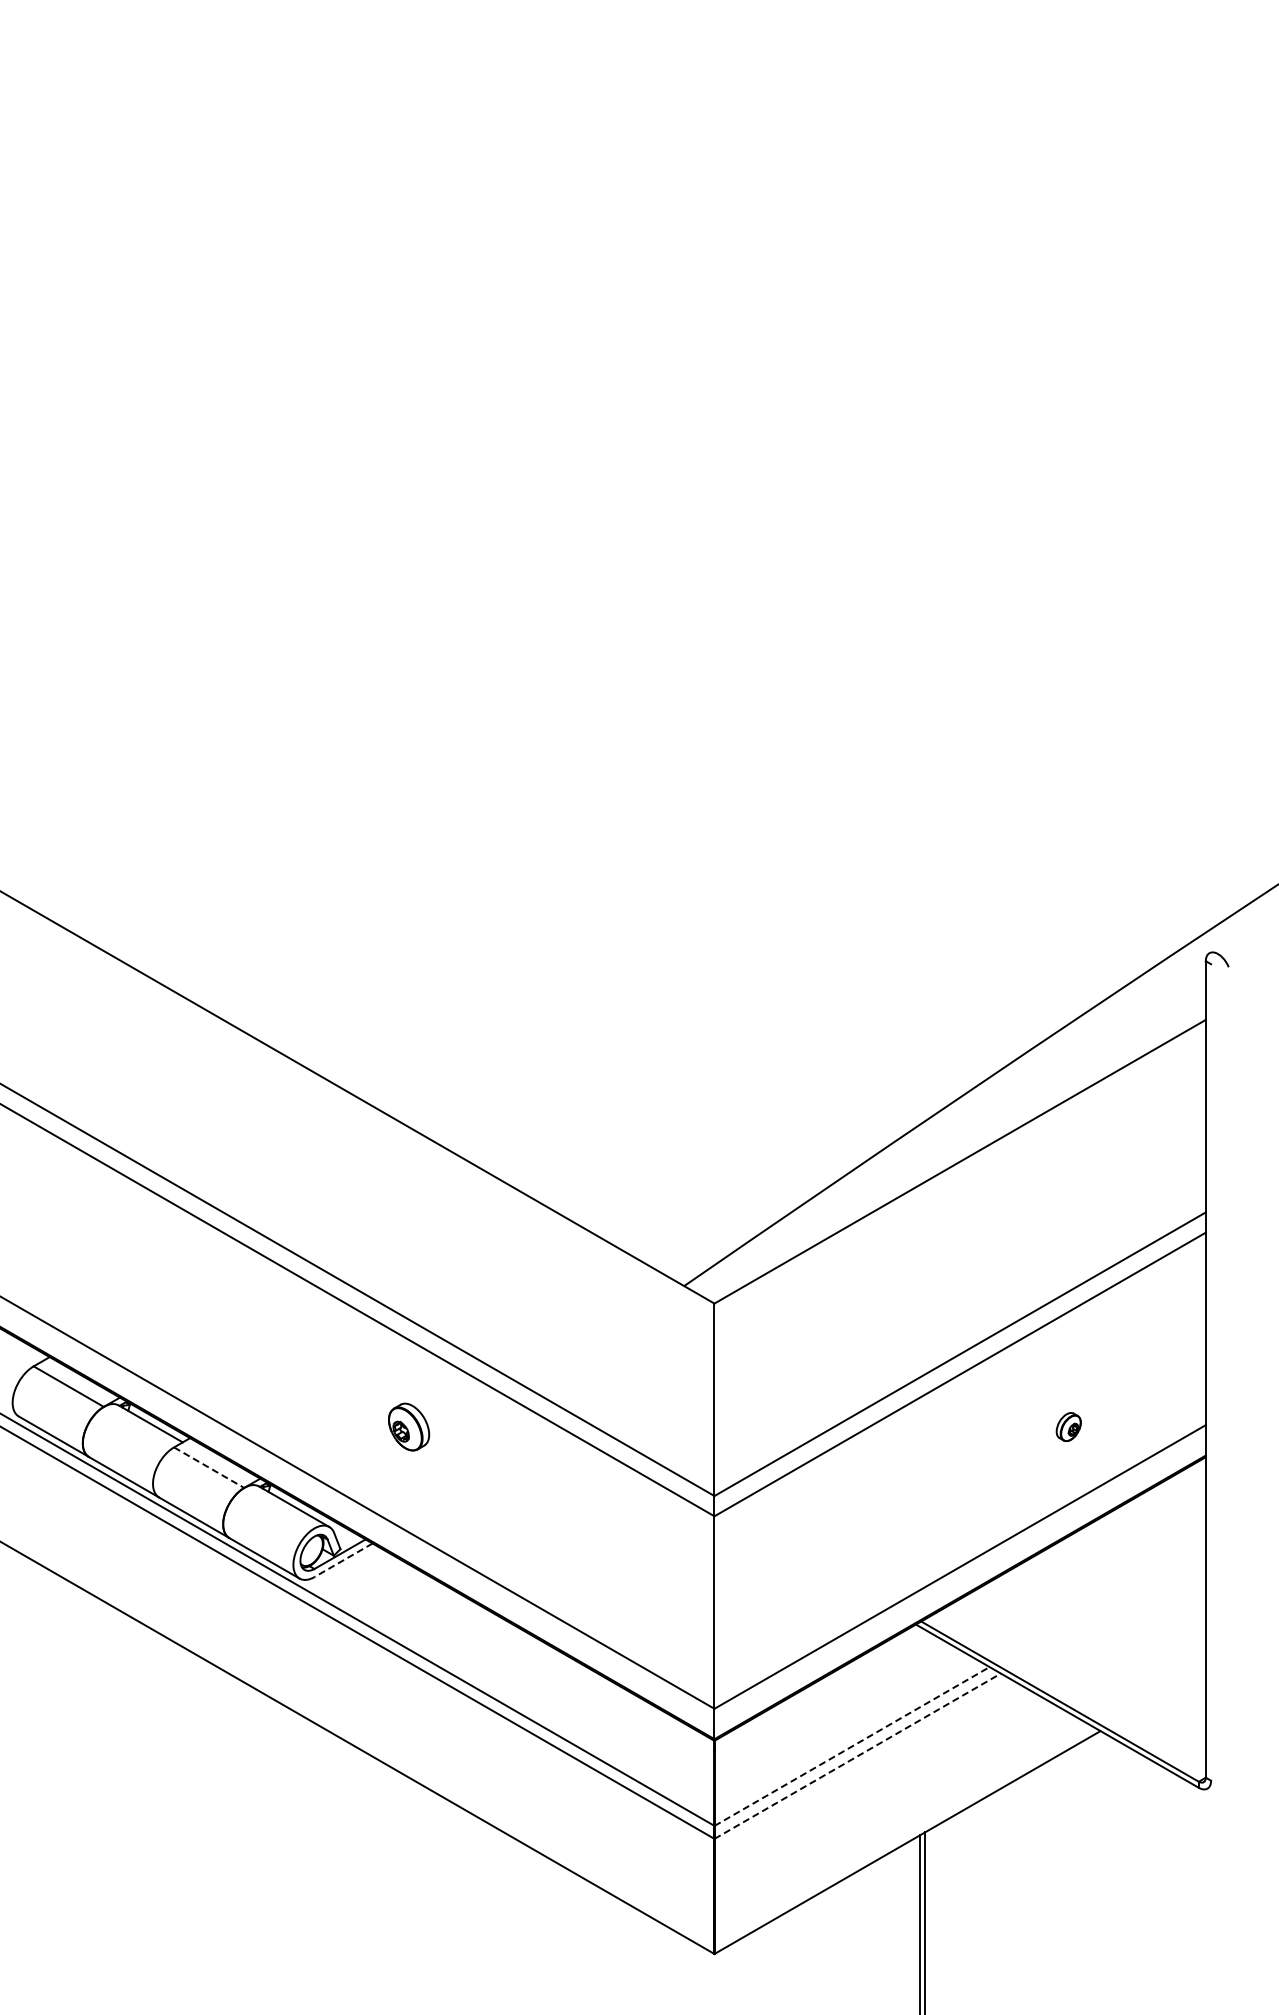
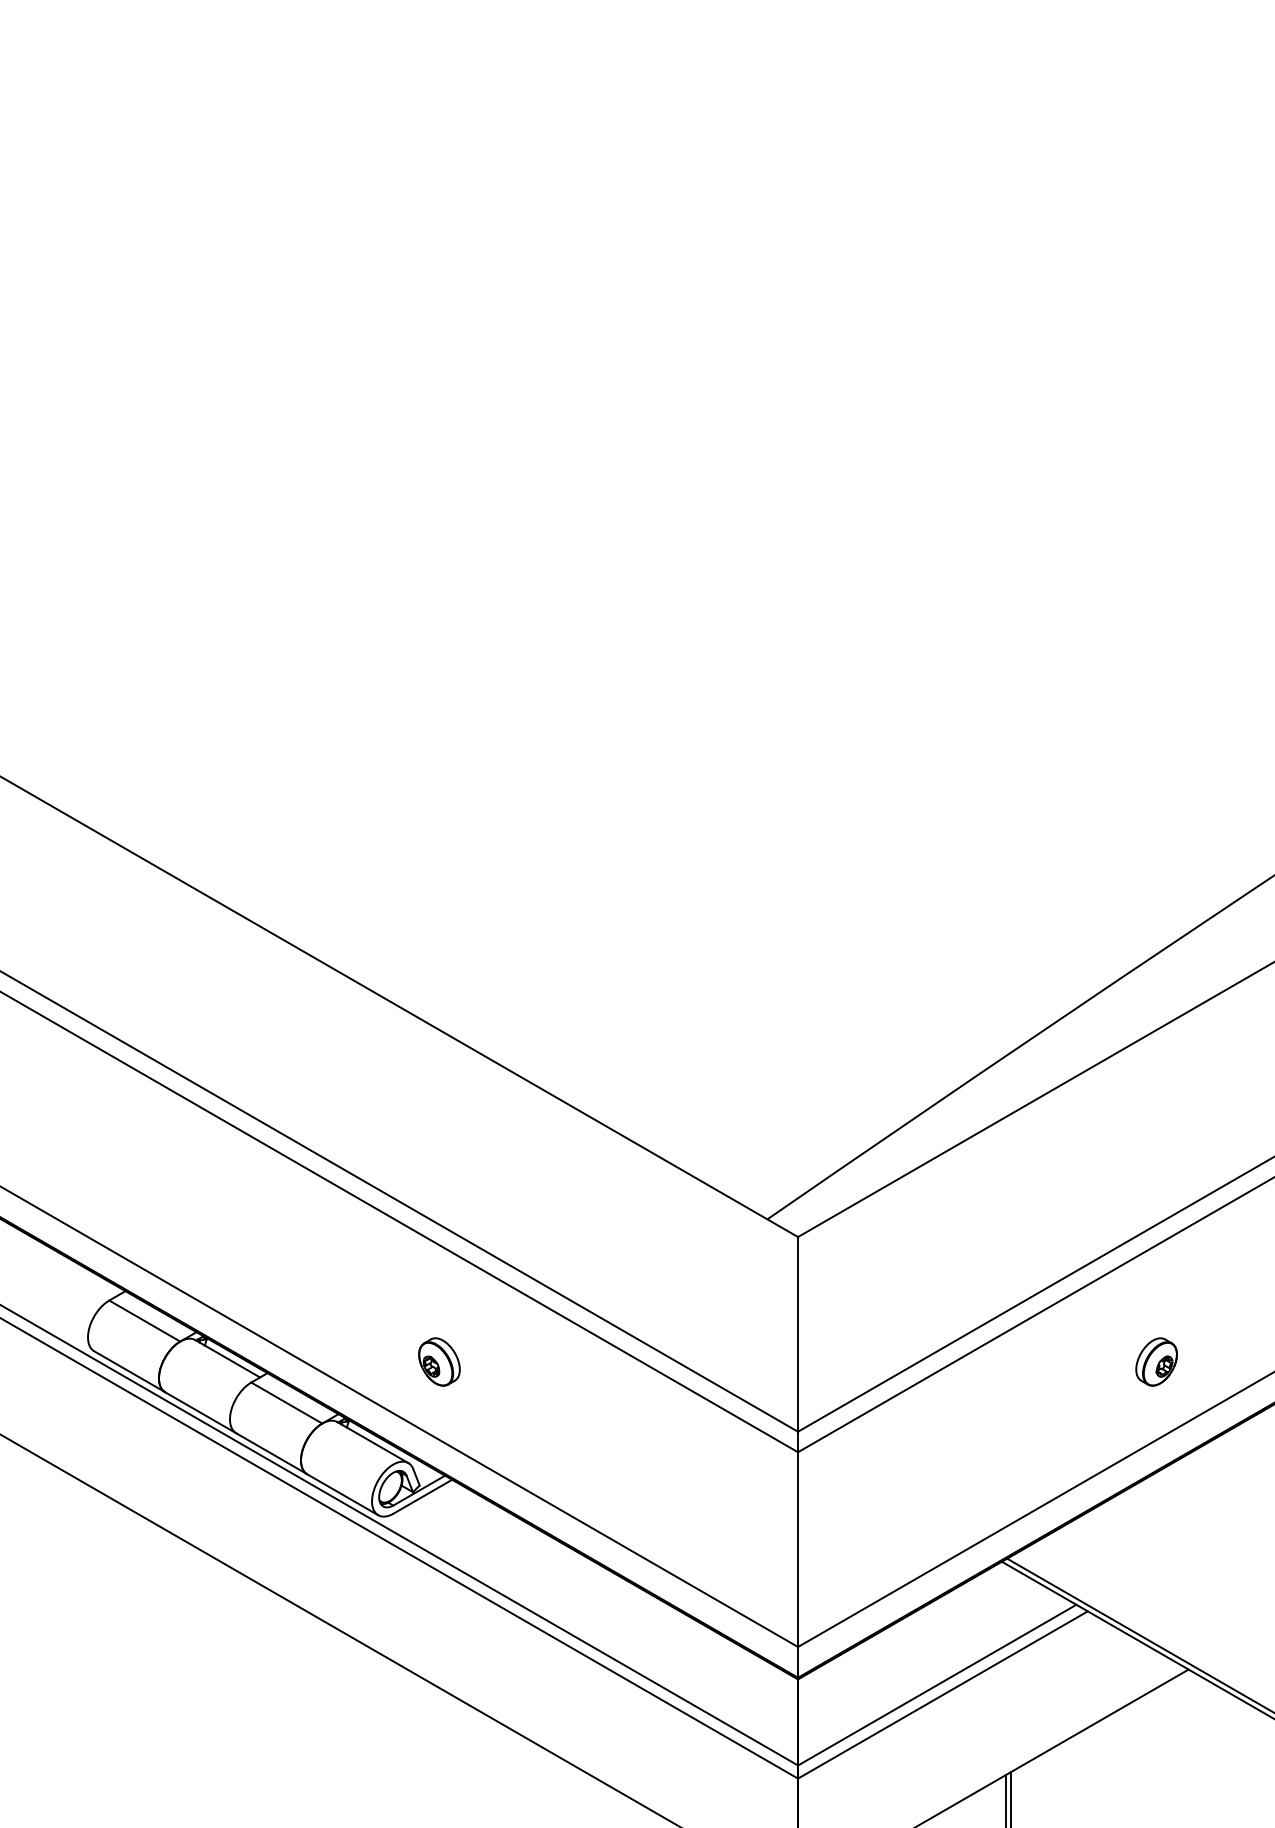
part: (409, 1426) -> (439, 1361), moved
part: (1068, 1426) -> (1156, 1361), size x1.67
line: (209, 1467) -> (287, 1402), dashed -> solid
line: (343, 1560) -> (422, 1496), dashed -> solid
line: (852, 1746) -> (937, 1685), dashed -> solid
line: (858, 1755) -> (943, 1694), dashed -> solid

